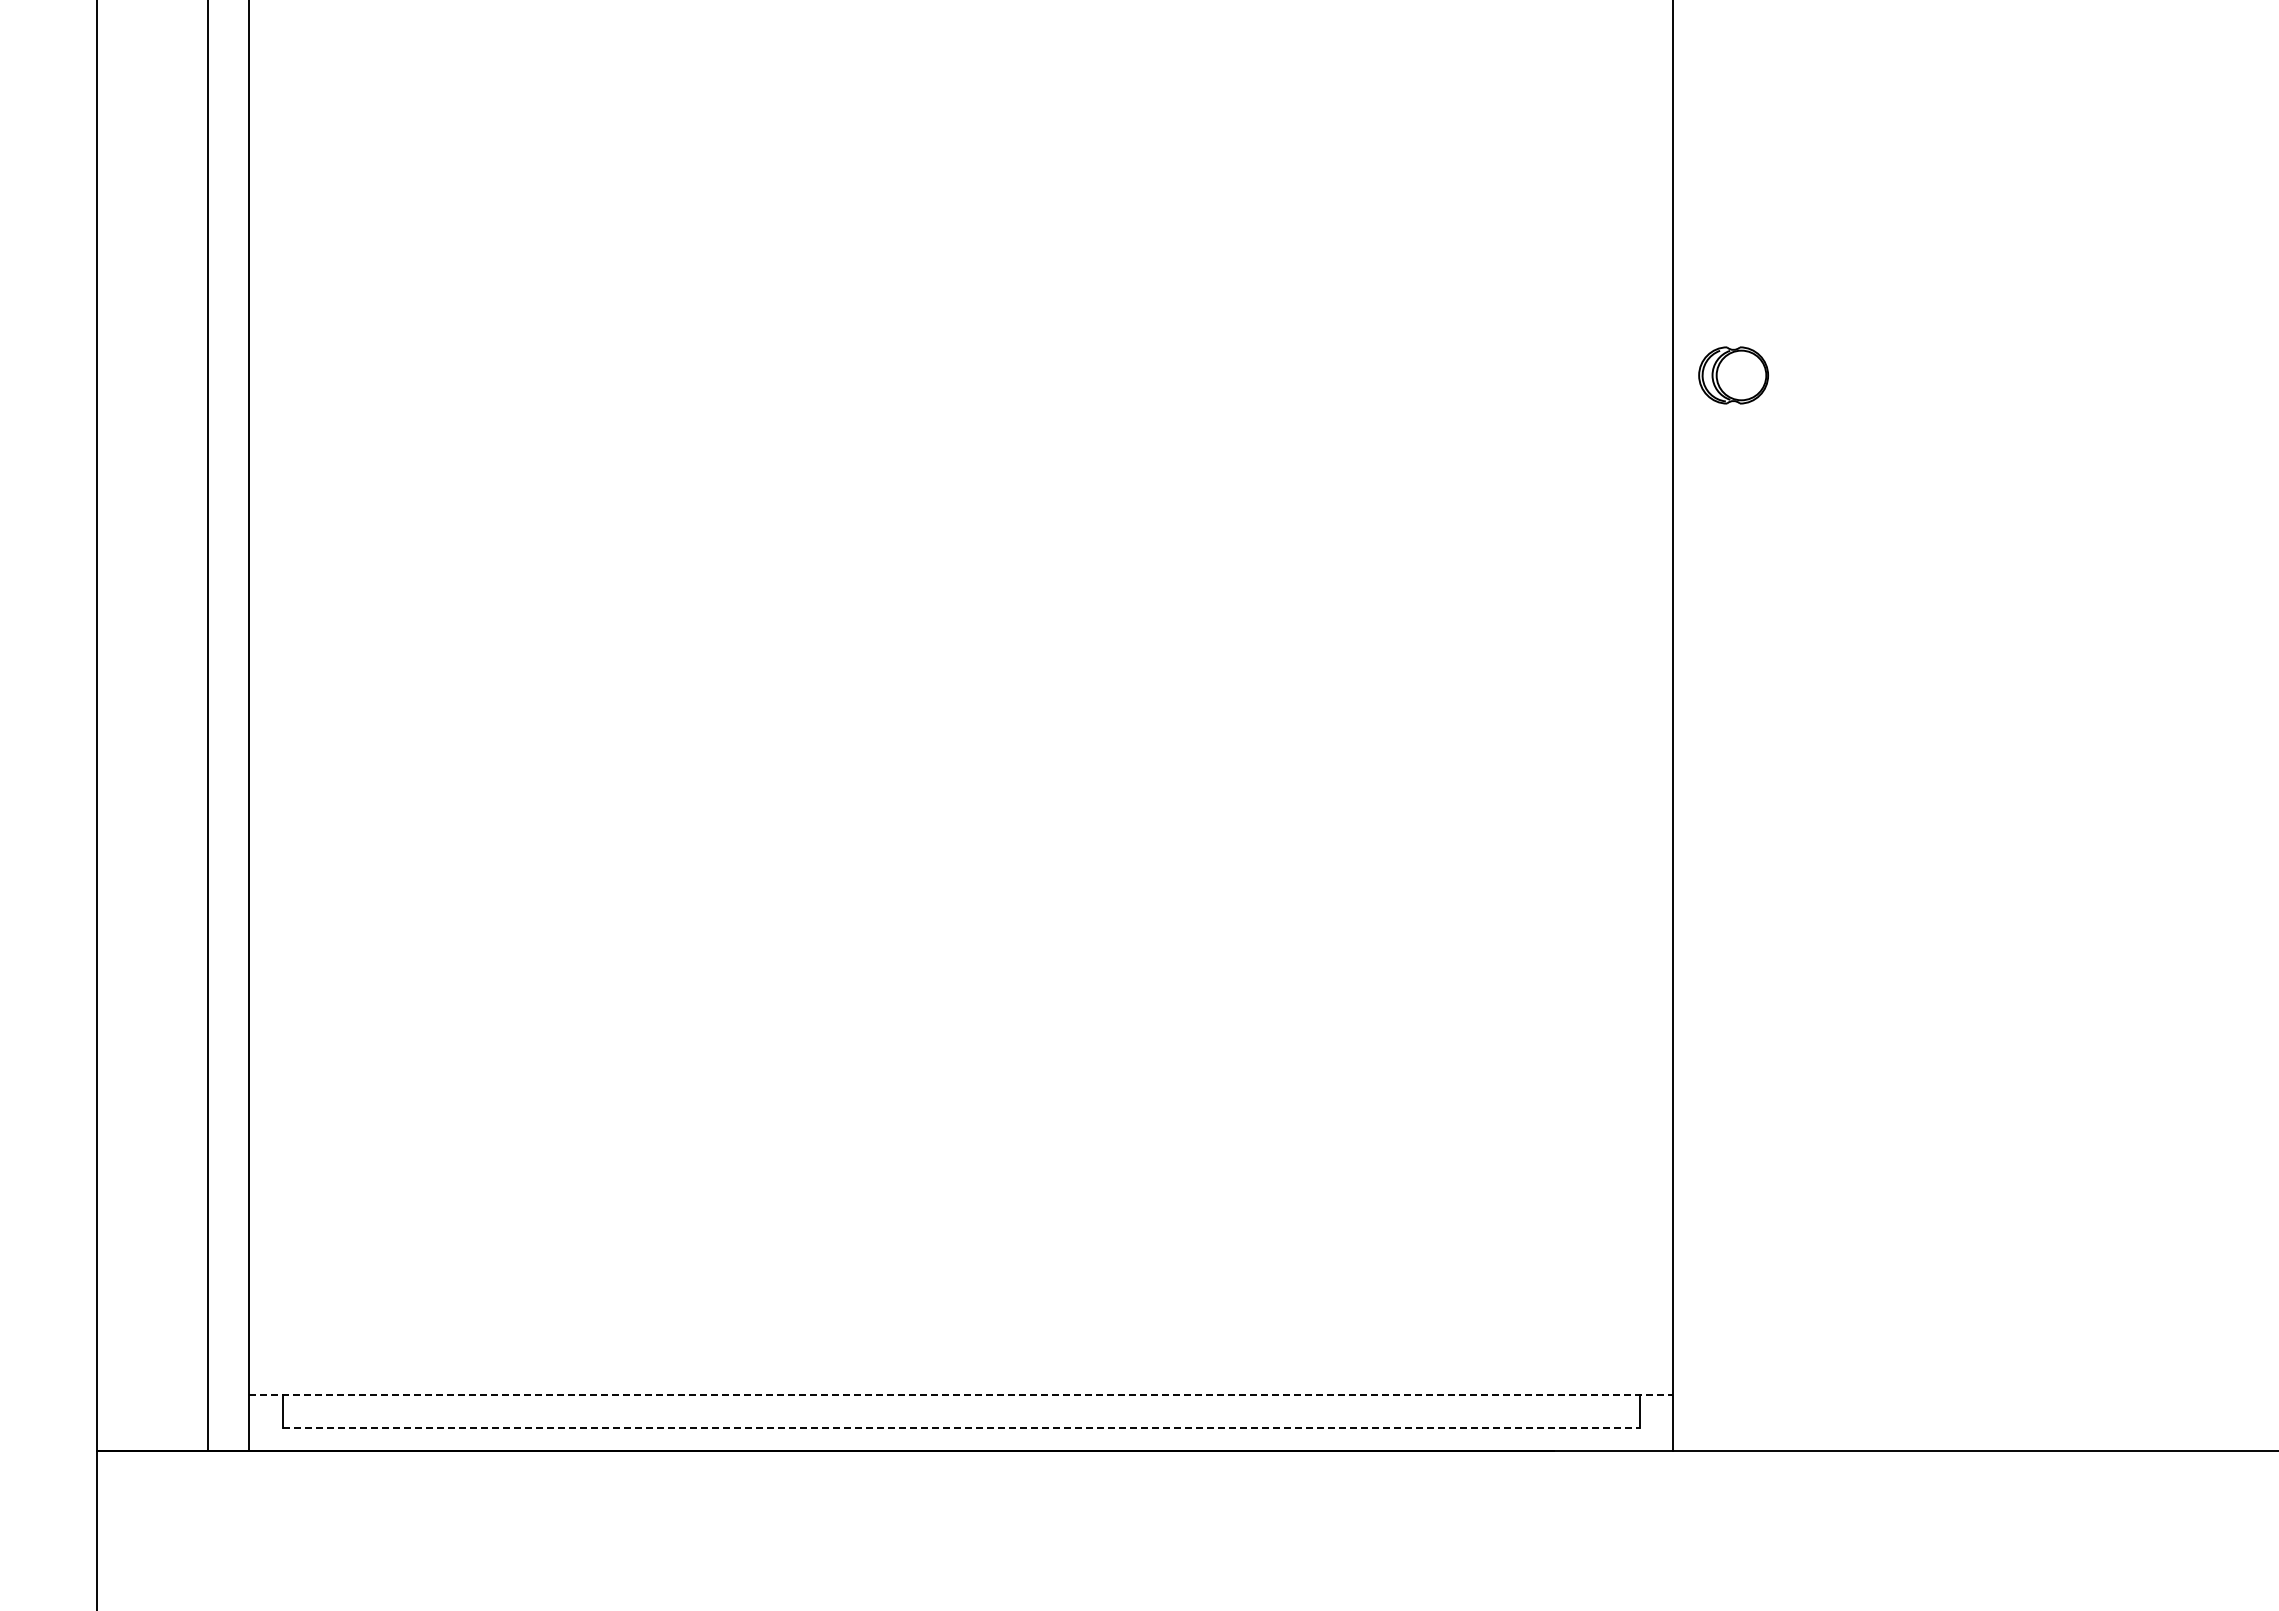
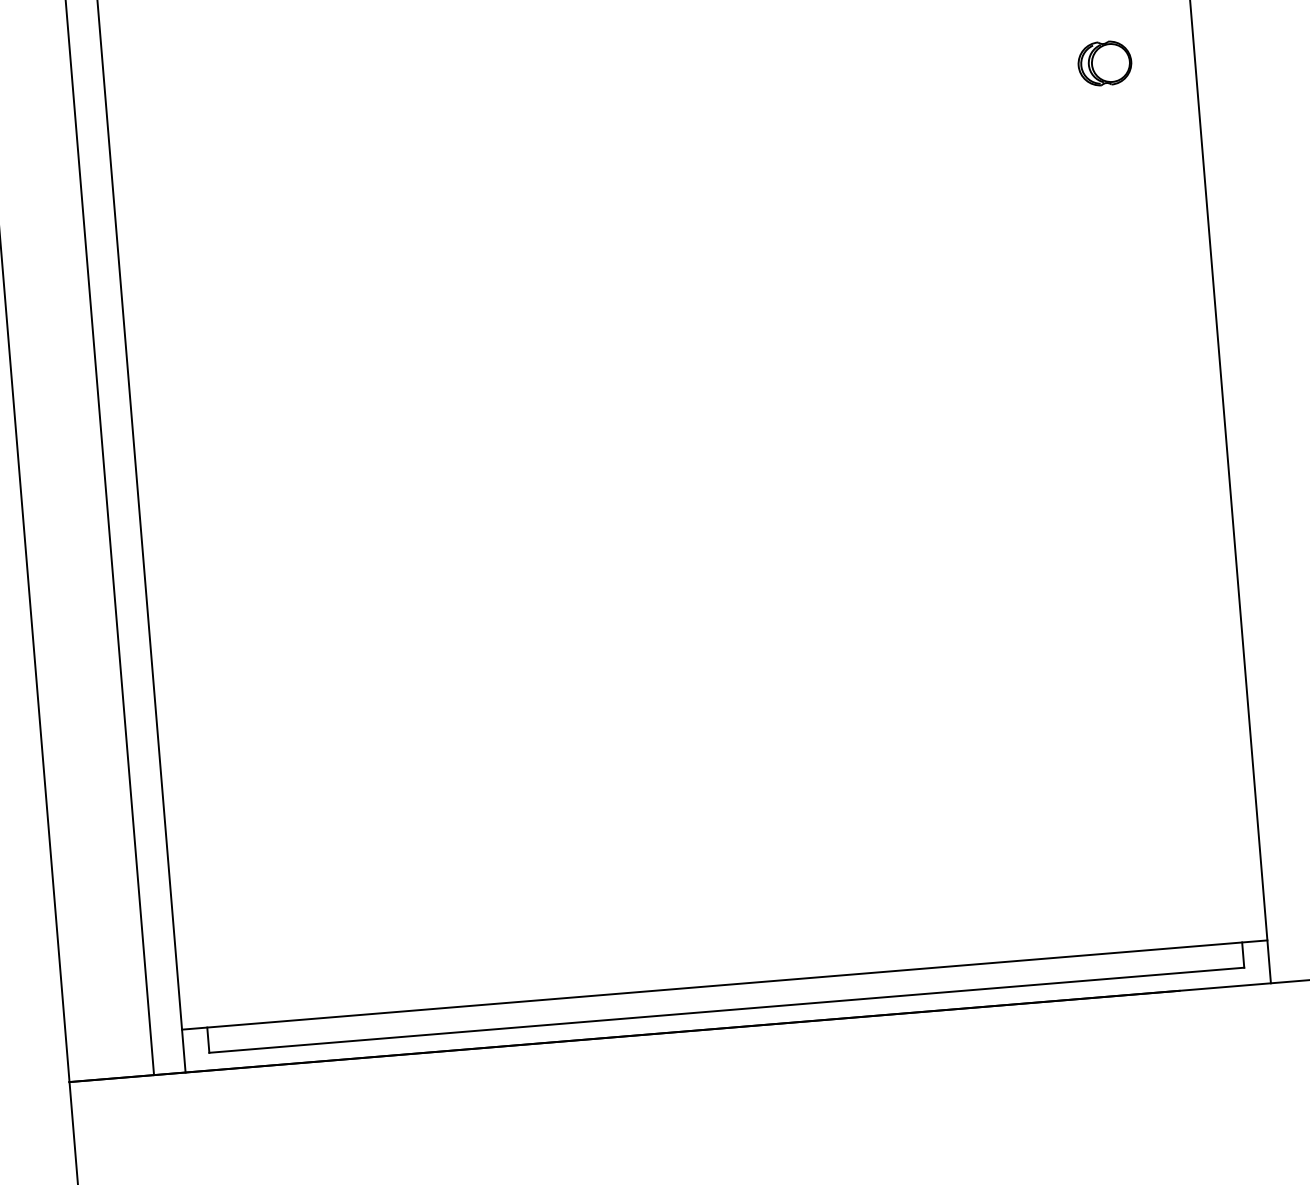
part: (1733, 375) -> (1104, 63), moved
line: (961, 1394) -> (724, 984), dashed -> solid
line: (961, 1427) -> (726, 1010), dashed -> solid

